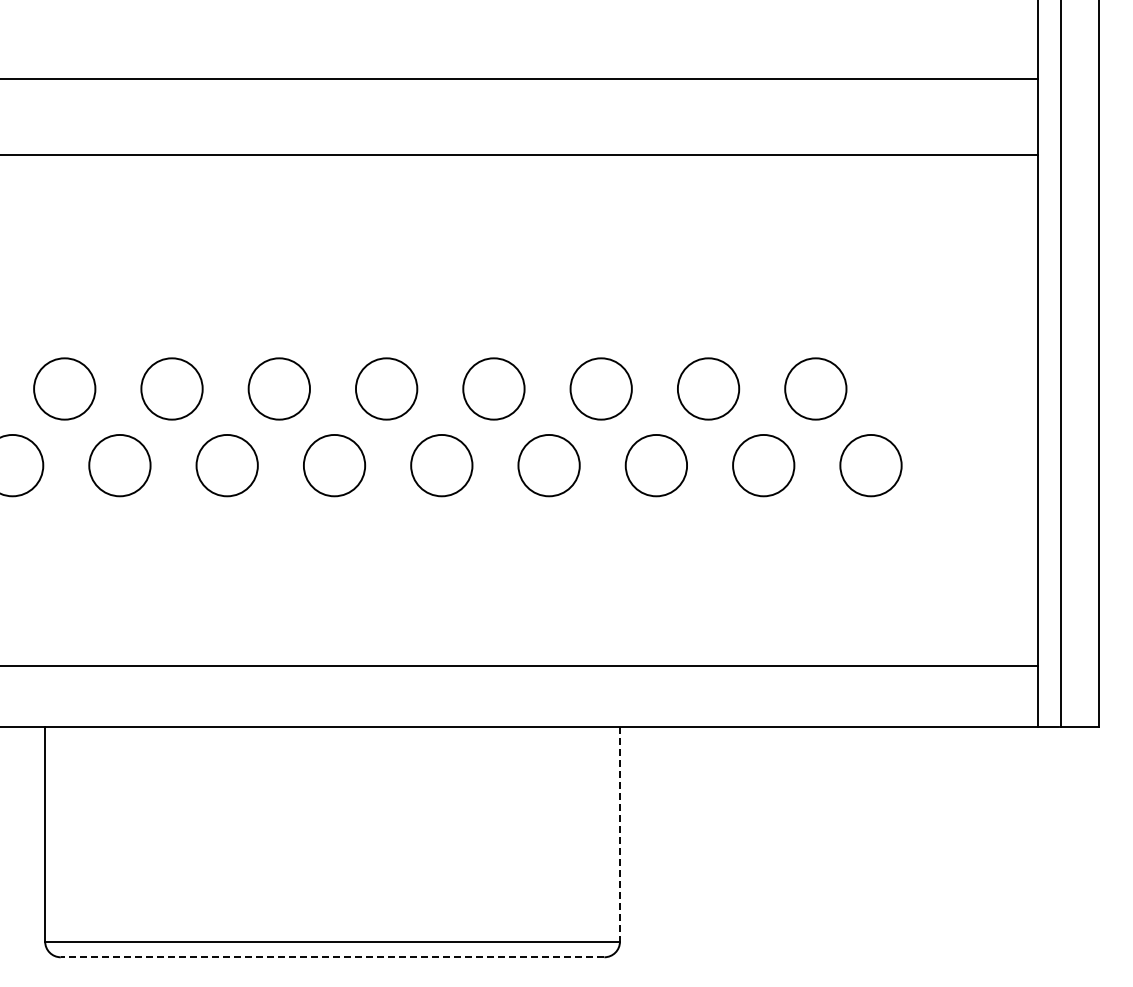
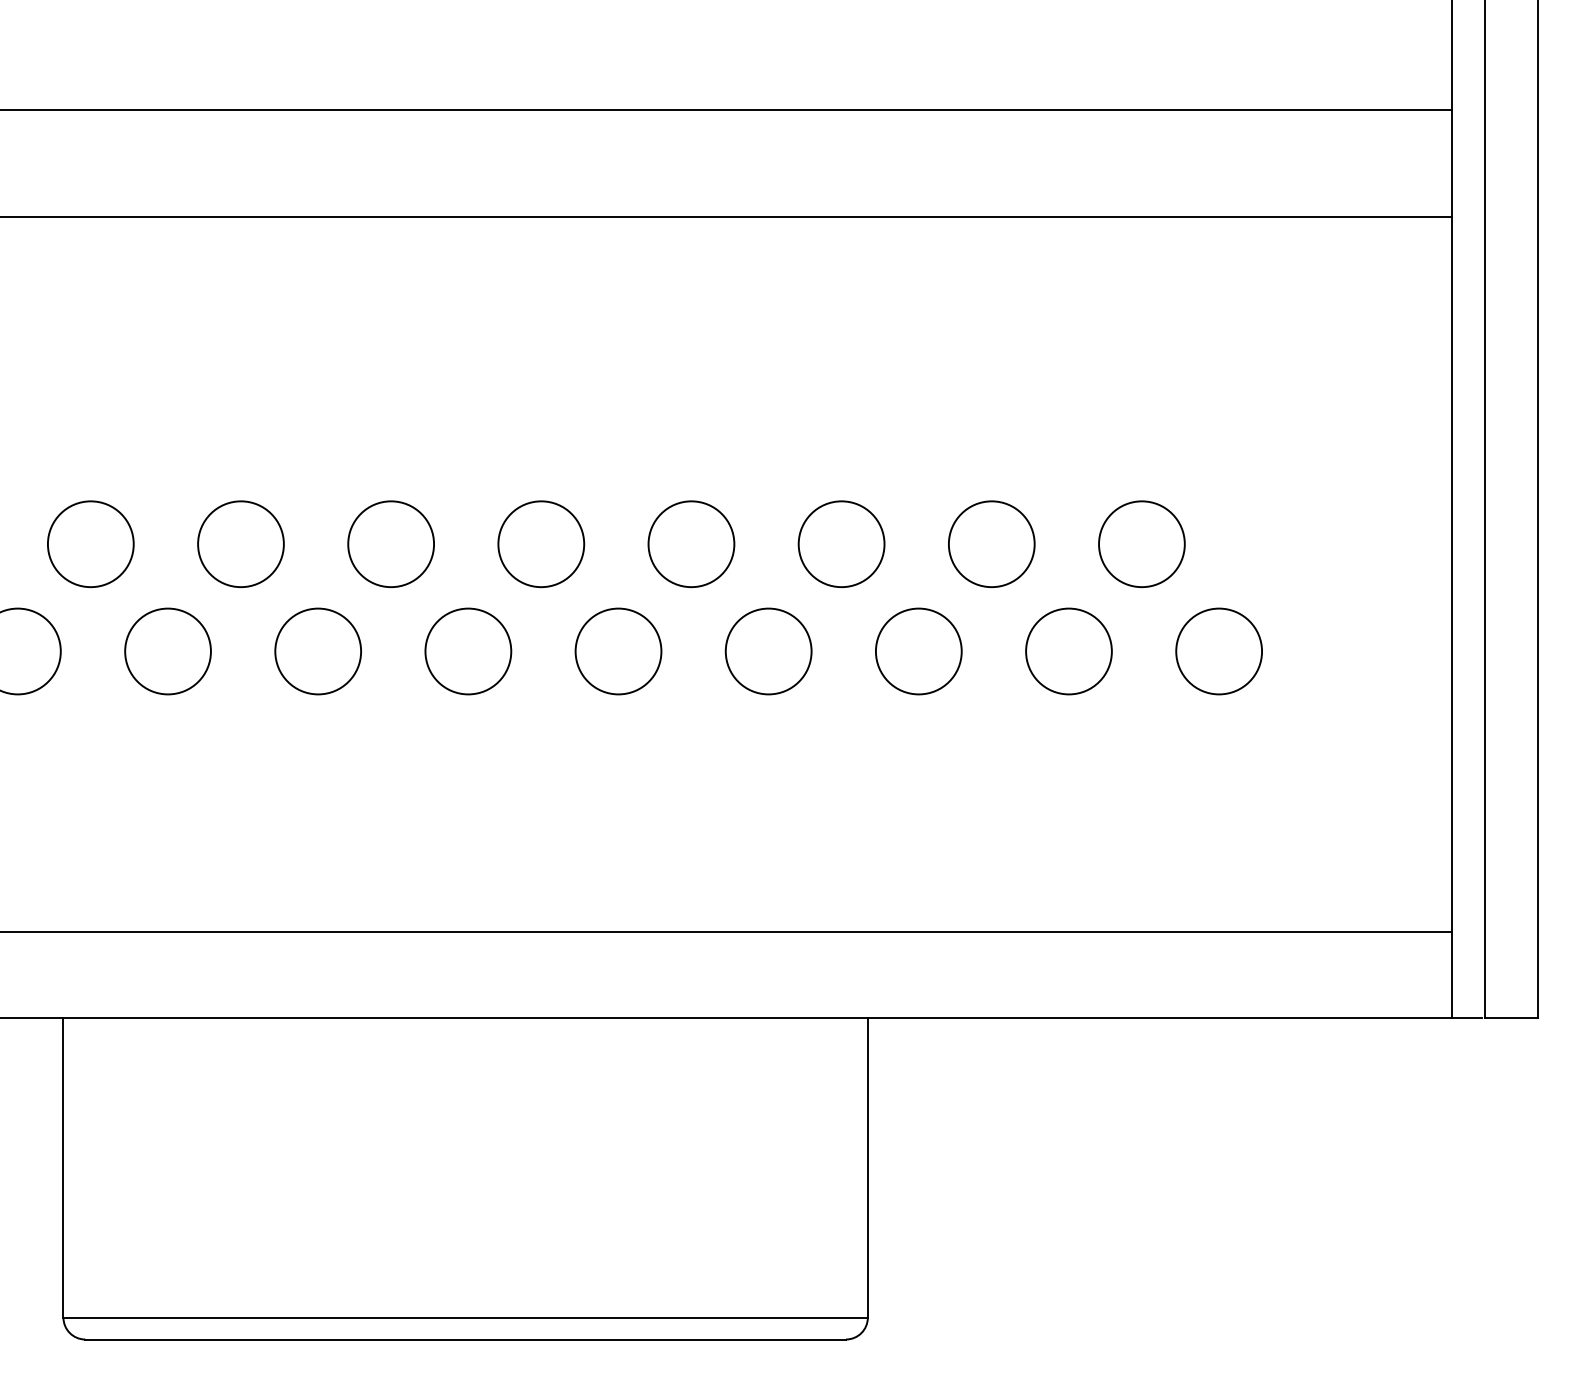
line: (619, 835) -> (867, 1169), dashed -> solid
line: (332, 957) -> (465, 1339), dashed -> solid

